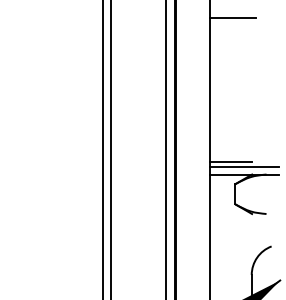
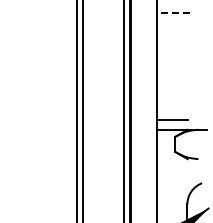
line: (233, 18) -> (173, 13), solid -> dashed
line: (243, 167) -> (181, 124), removed

